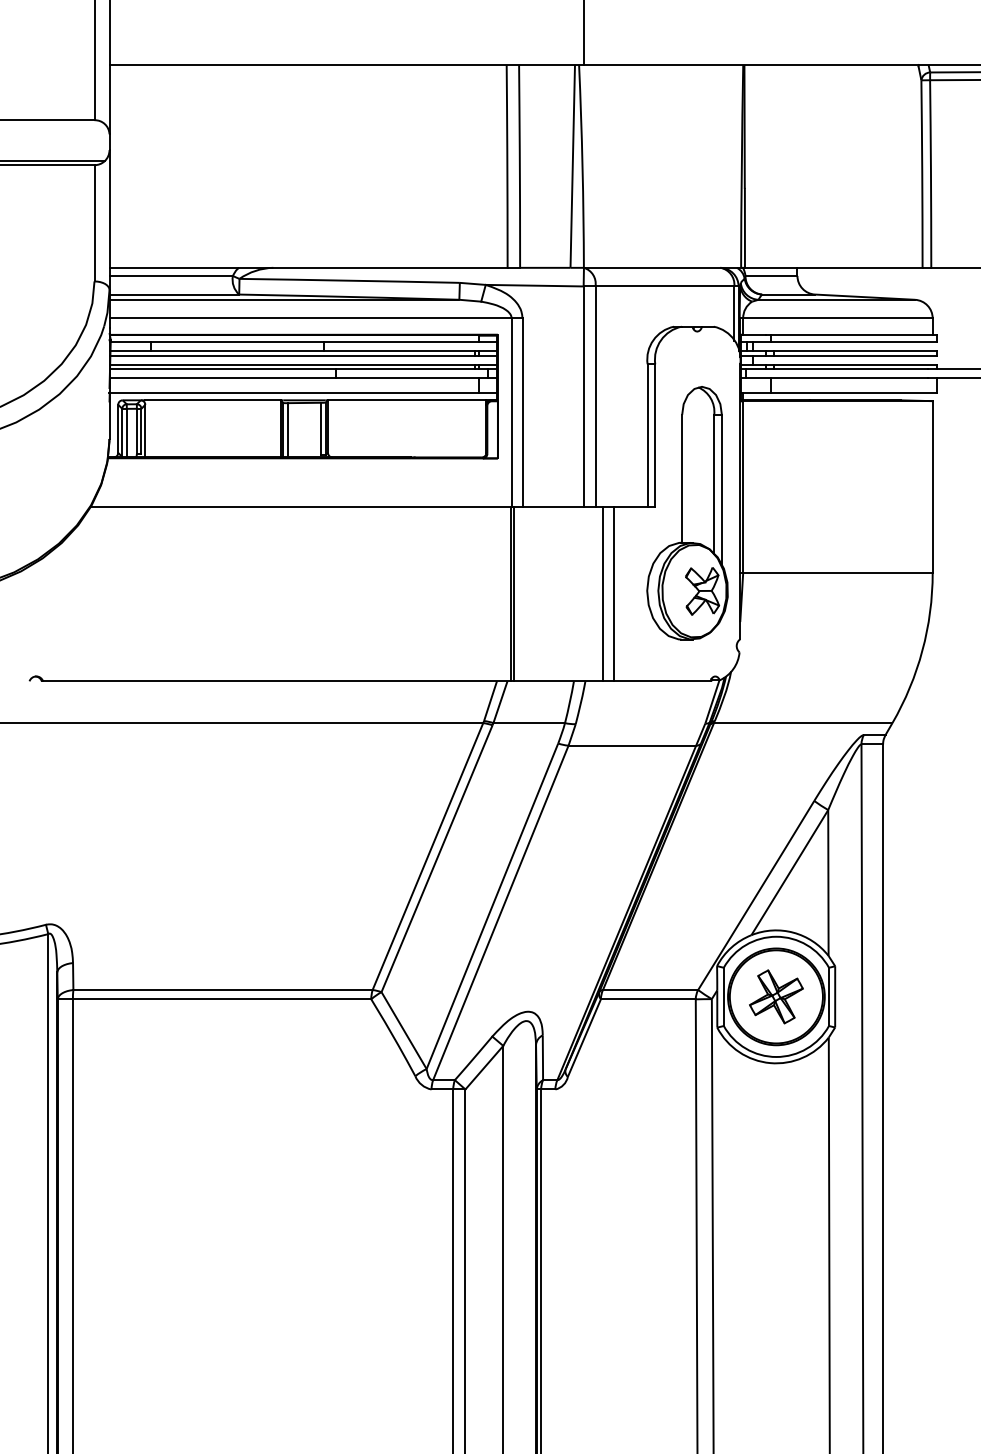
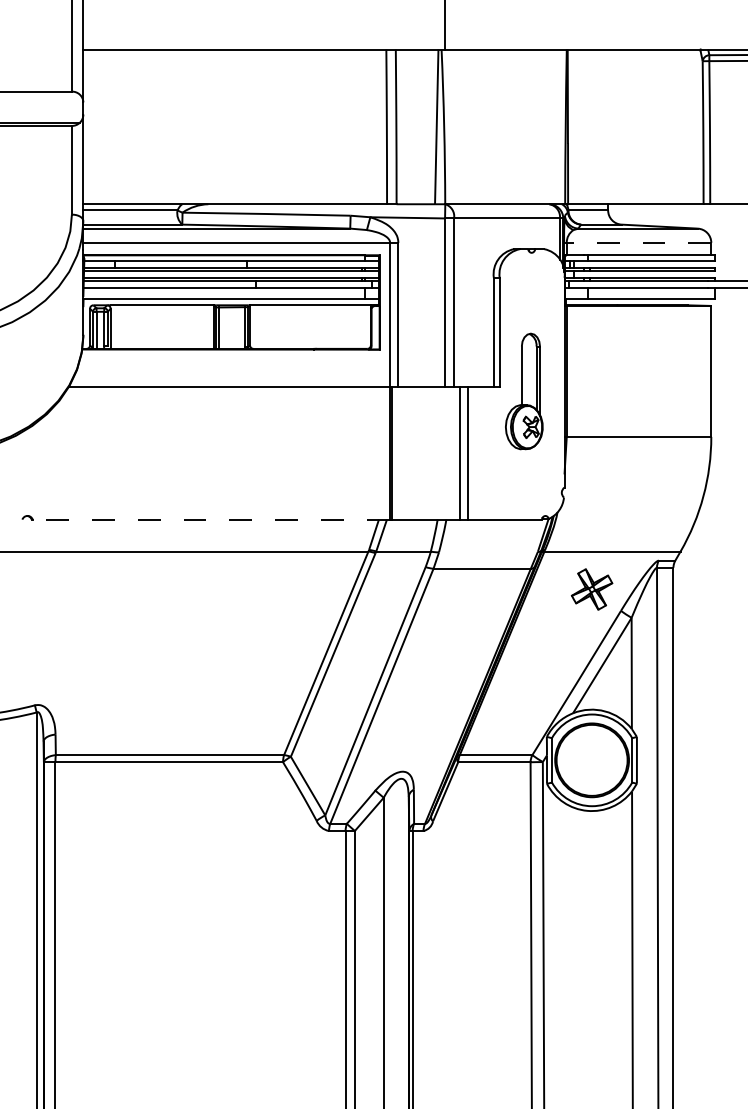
line: (837, 318) -> (638, 242), solid -> dashed
part: (687, 513) -> (524, 391), size x0.6
line: (276, 681) -> (210, 519), solid -> dashed
part: (776, 996) -> (592, 589), moved

